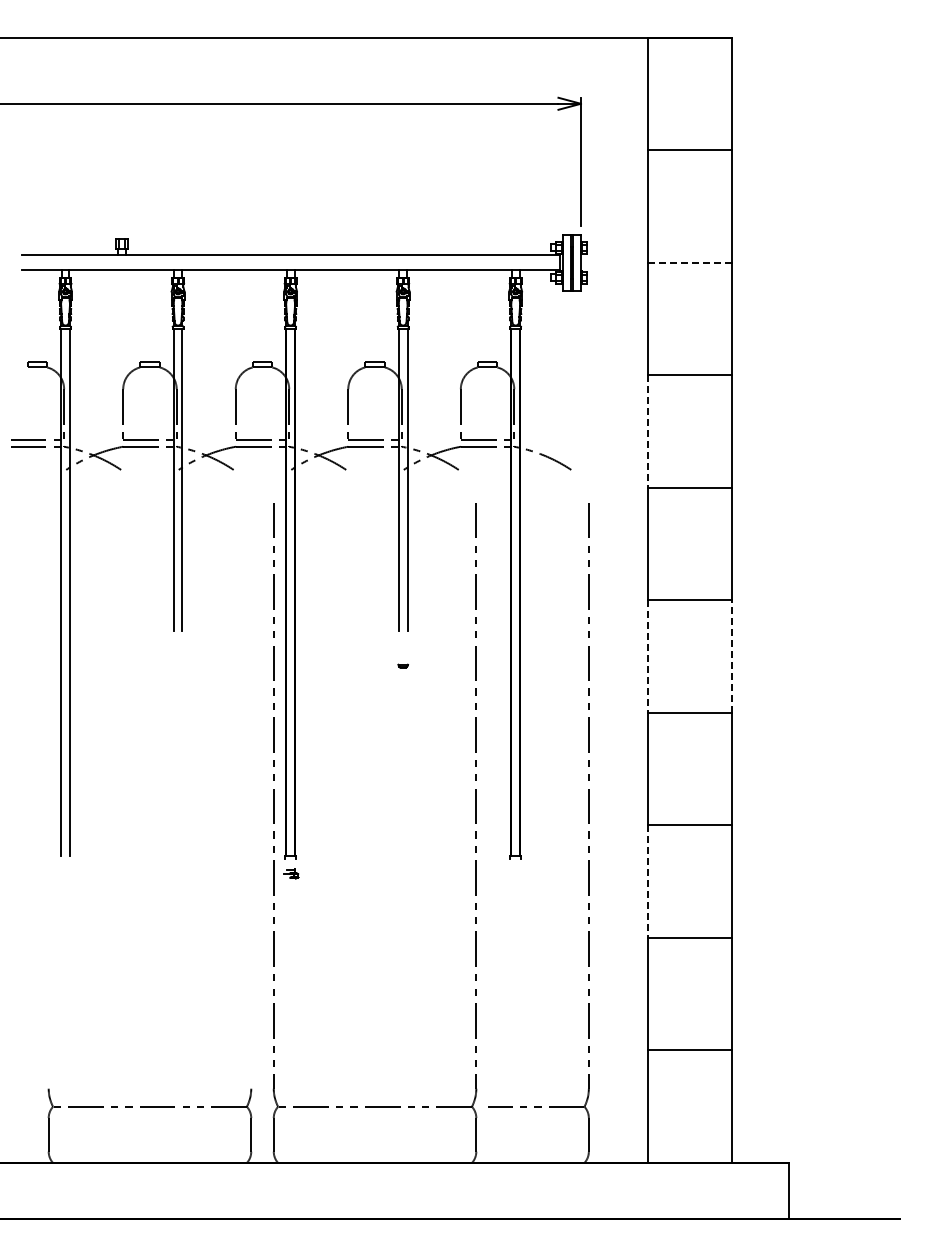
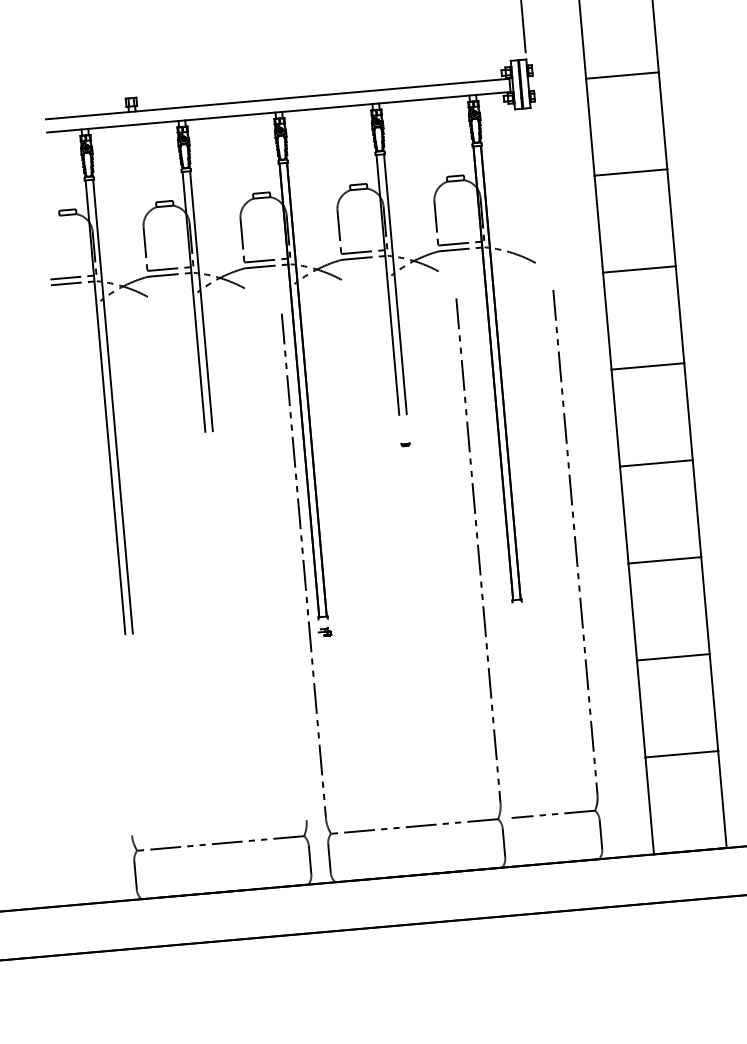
line: (689, 262) -> (621, 75), dashed -> solid
line: (647, 432) -> (598, 225), dashed -> solid
line: (732, 656) -> (688, 411), dashed -> solid
line: (647, 657) -> (615, 418), dashed -> solid
line: (647, 882) -> (632, 612), dashed -> solid

